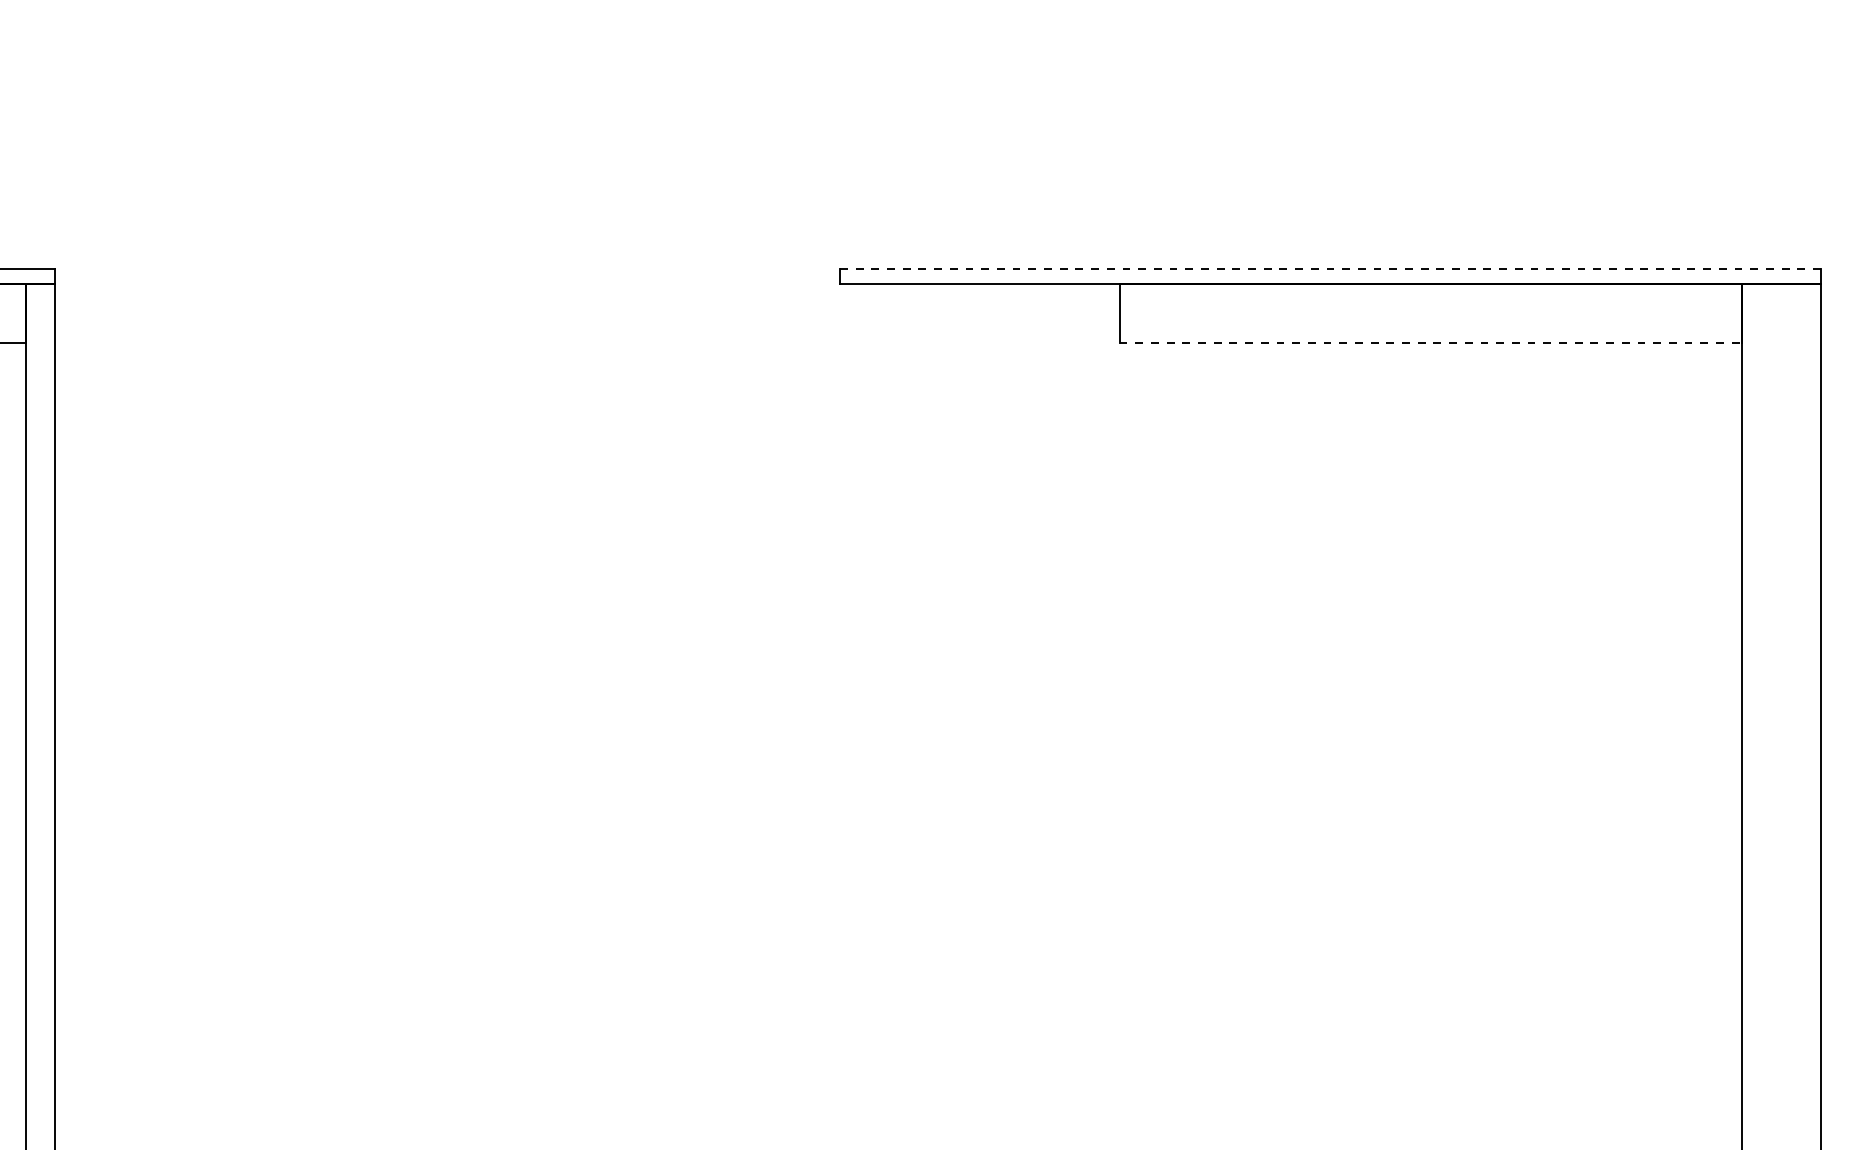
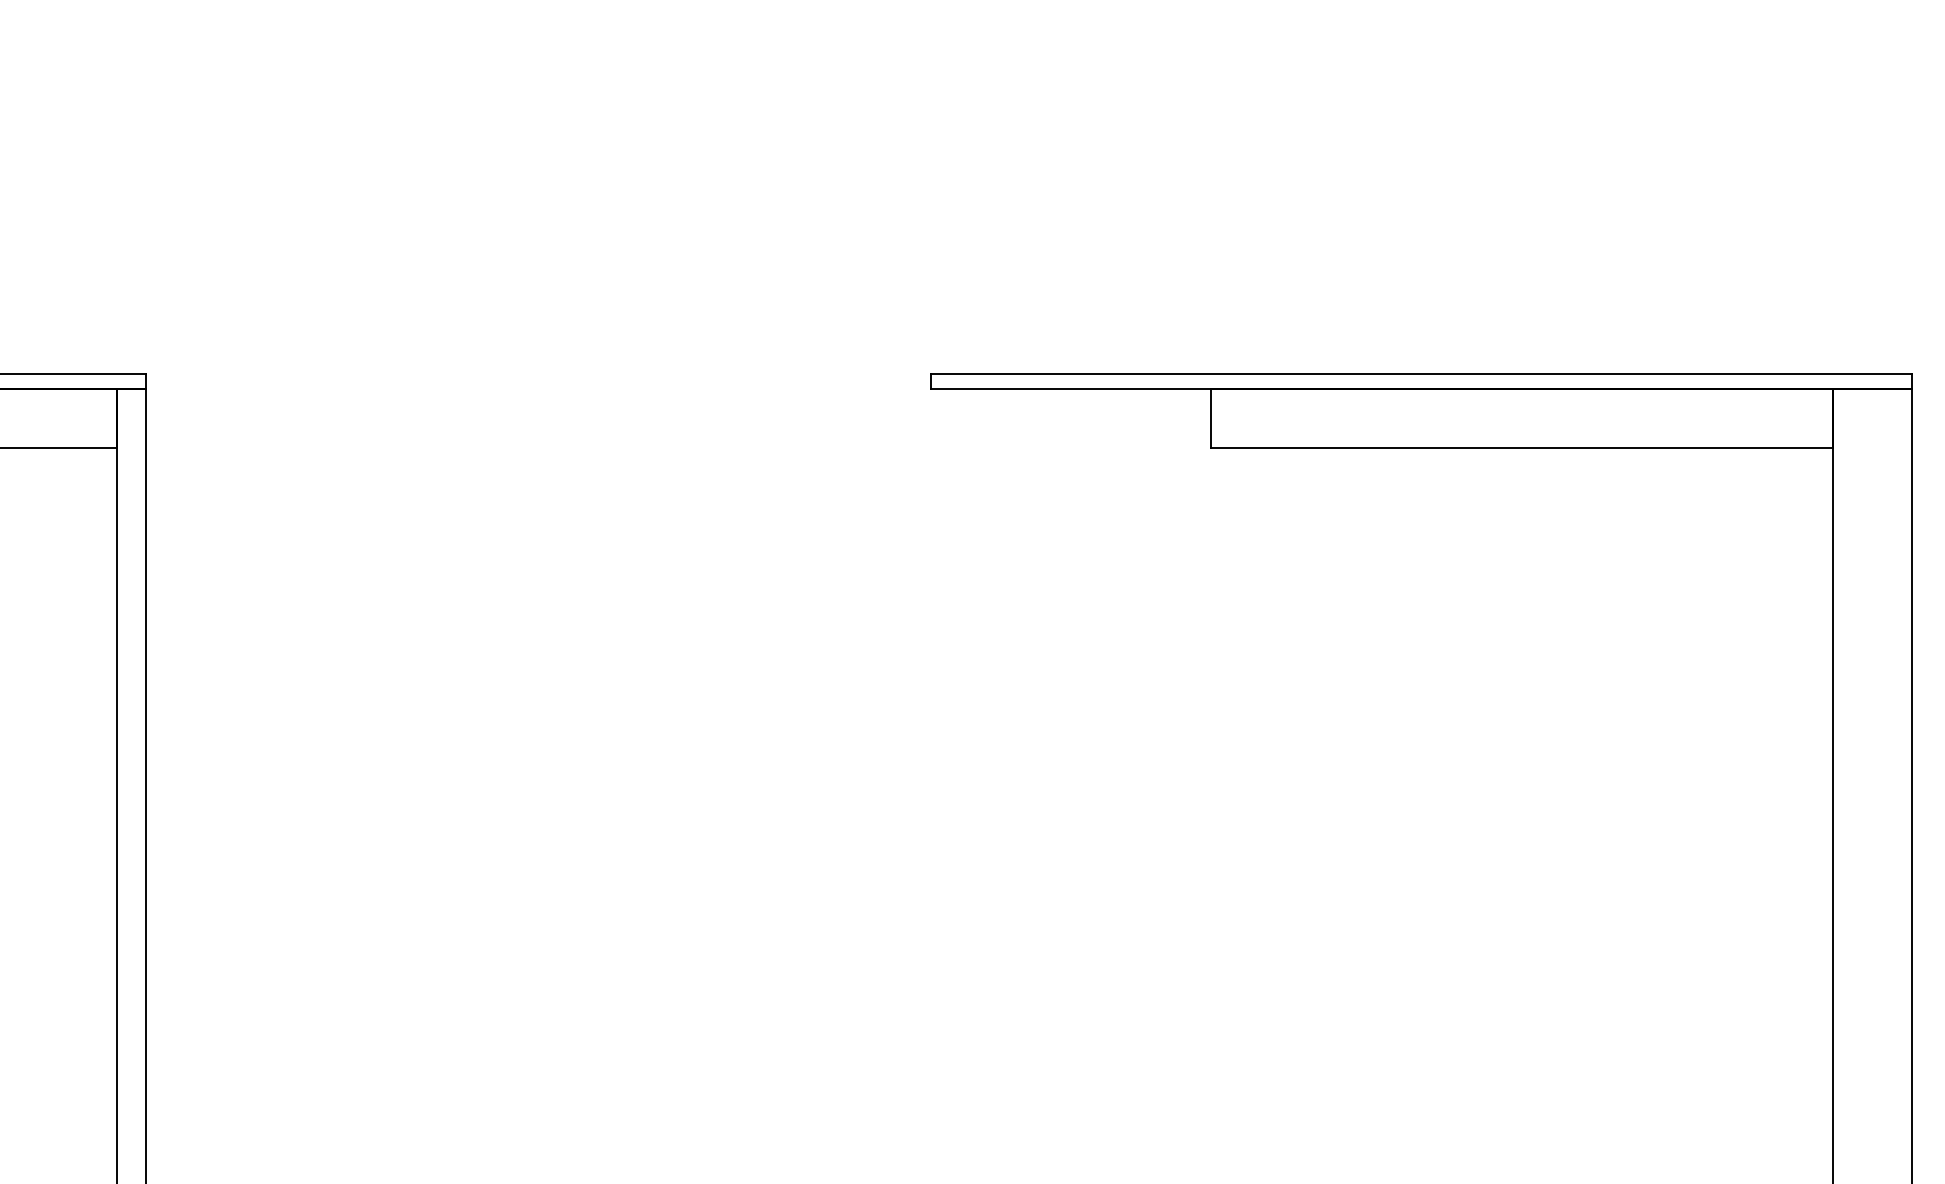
line: (1329, 269) -> (1420, 374), dashed -> solid
line: (1431, 342) -> (1522, 447), dashed -> solid

